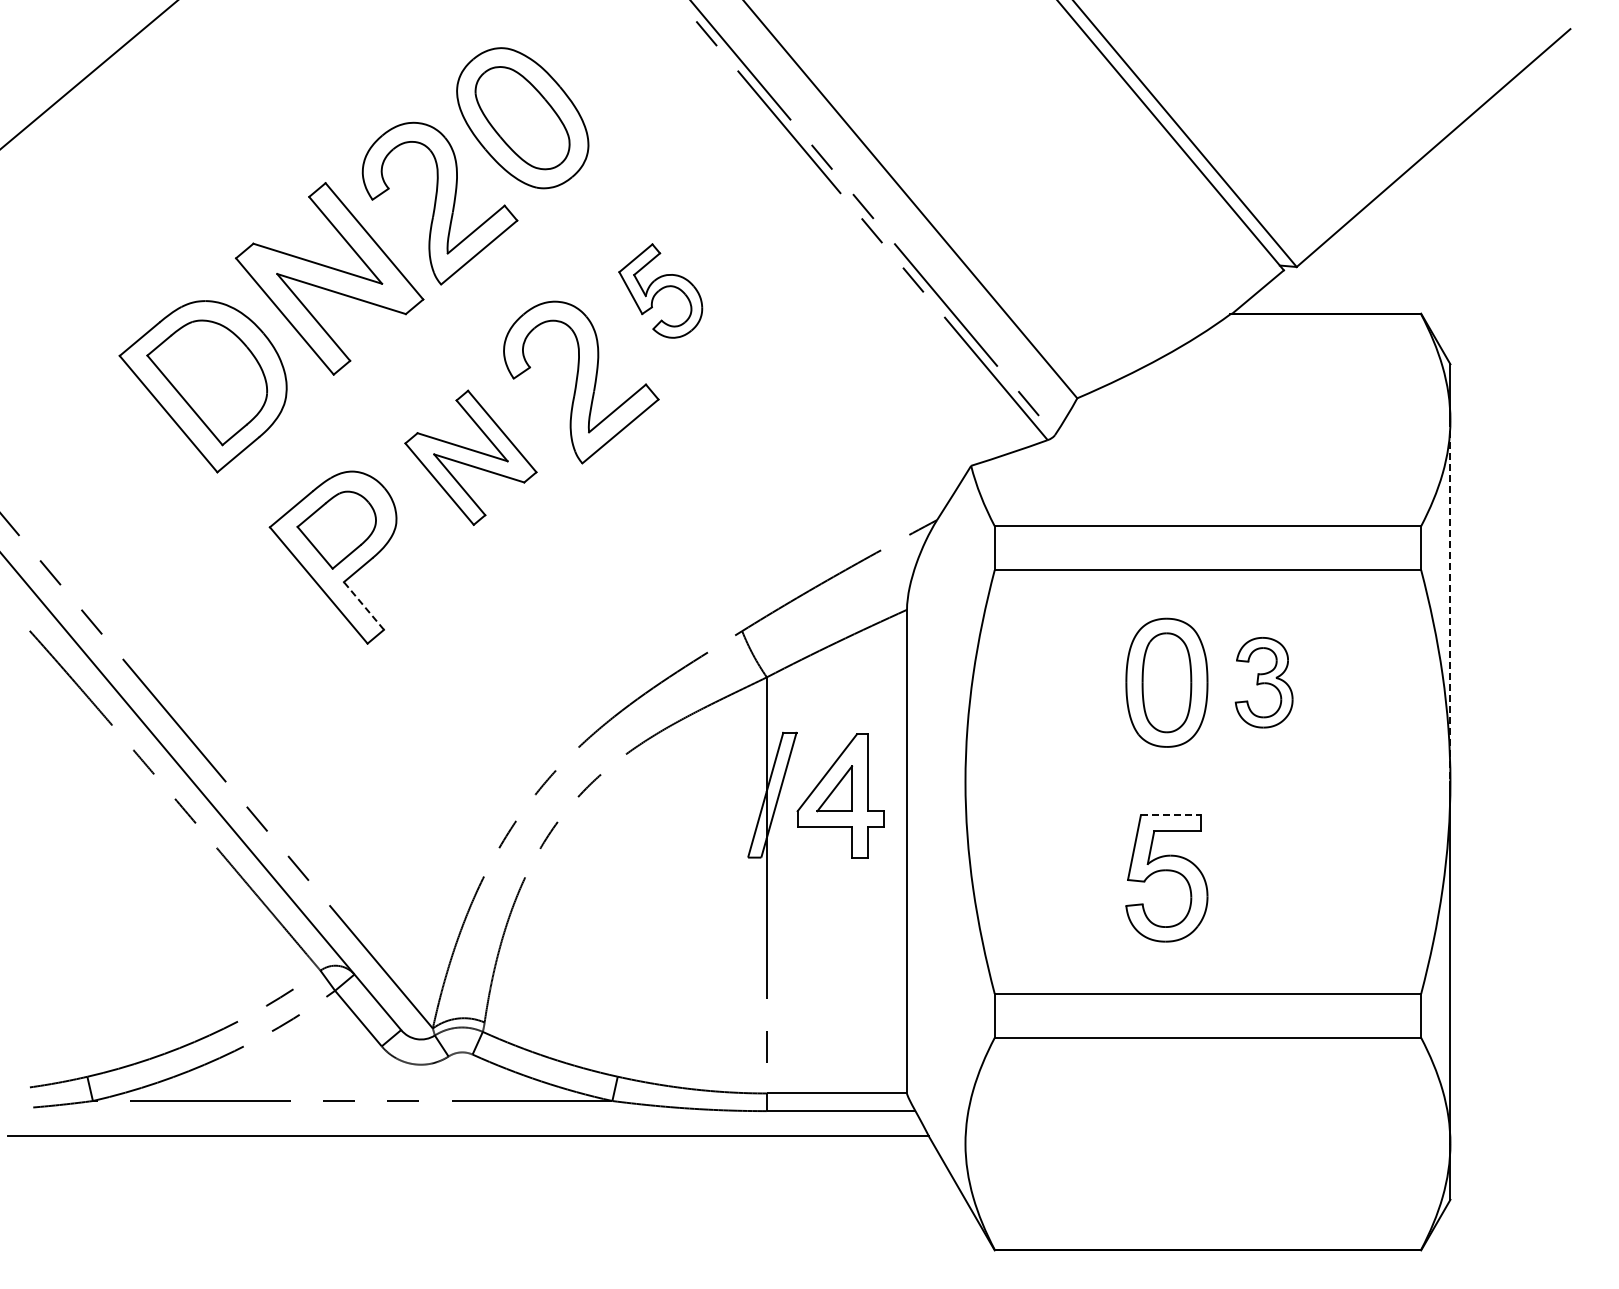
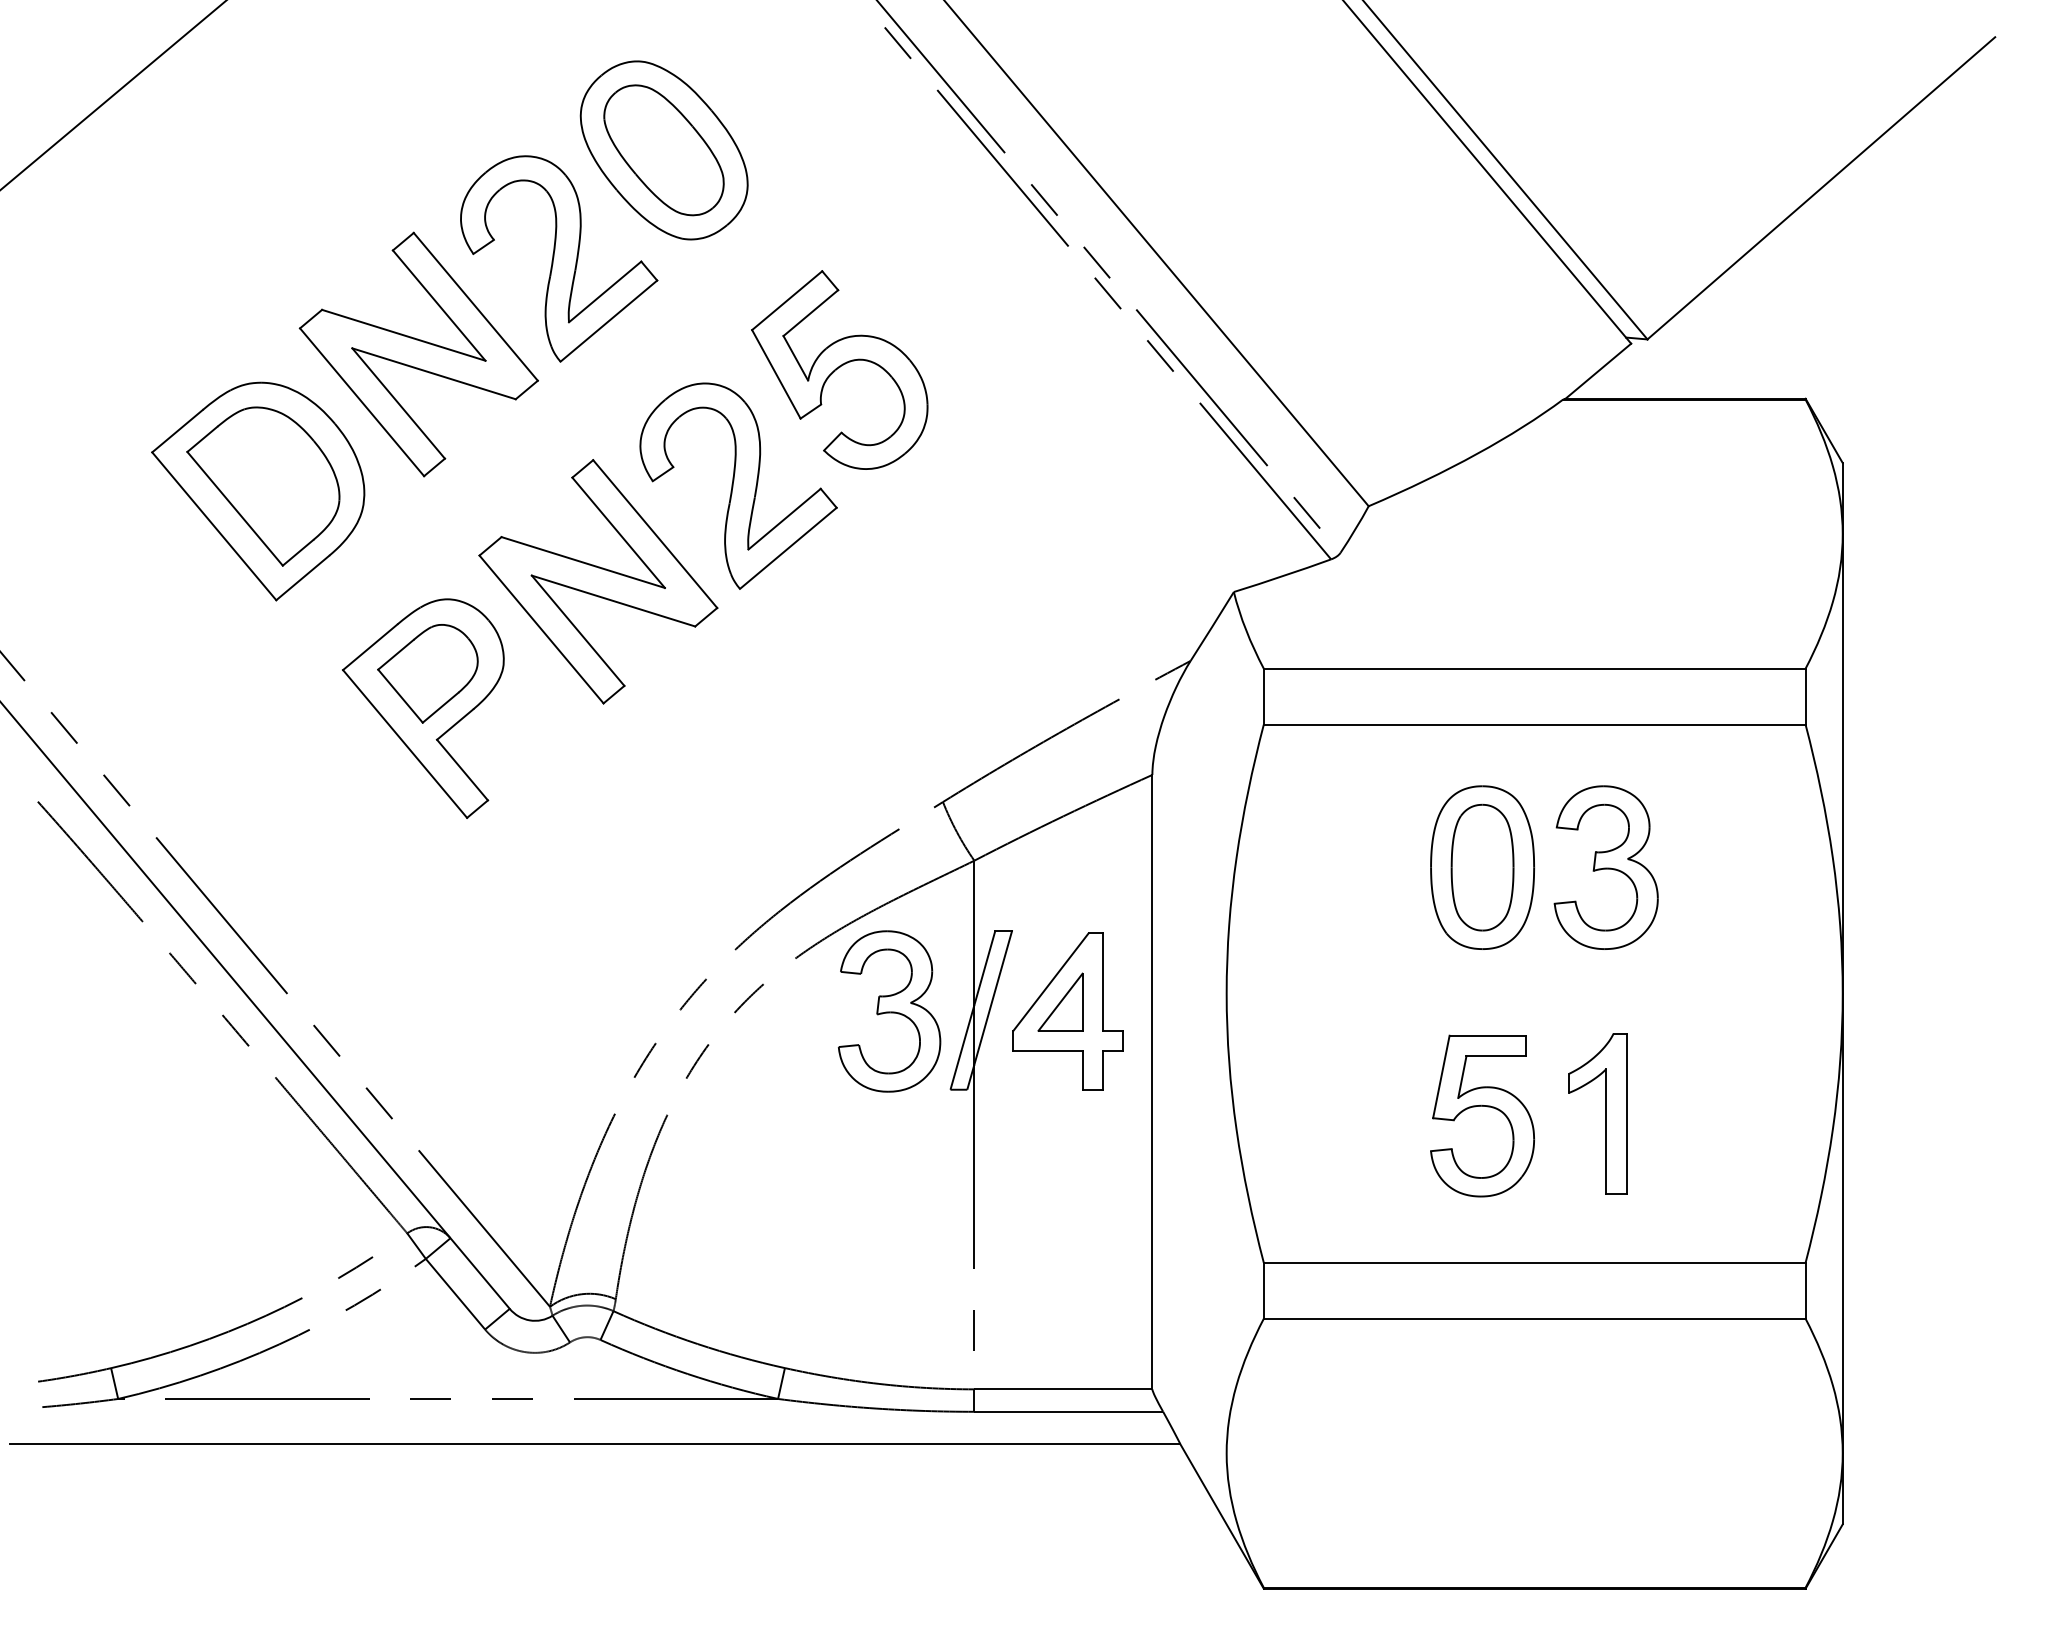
part: (660, 290) -> (839, 369), size x1.67
part: (470, 457) -> (597, 581), size x1.43
line: (1450, 601) -> (1842, 764), dashed -> solid
line: (363, 605) -> (461, 769), dashed -> solid
part: (1263, 682) -> (1605, 867), size x1.43
part: (699, 796) -> (888, 1012), added
line: (1171, 815) -> (1488, 1036), dashed -> solid
part: (1257, 876) -> (1597, 1113), added

